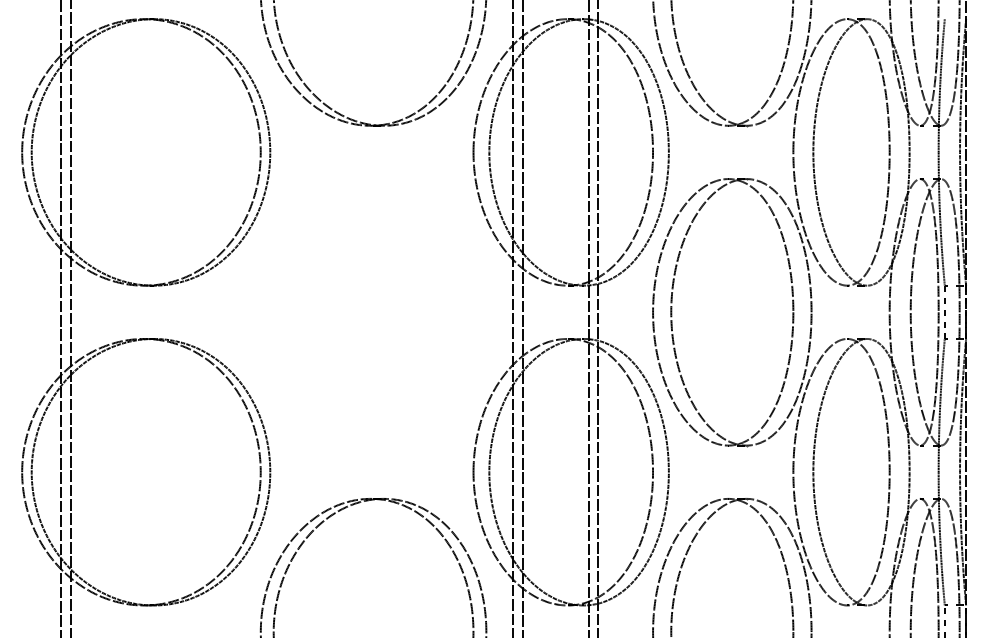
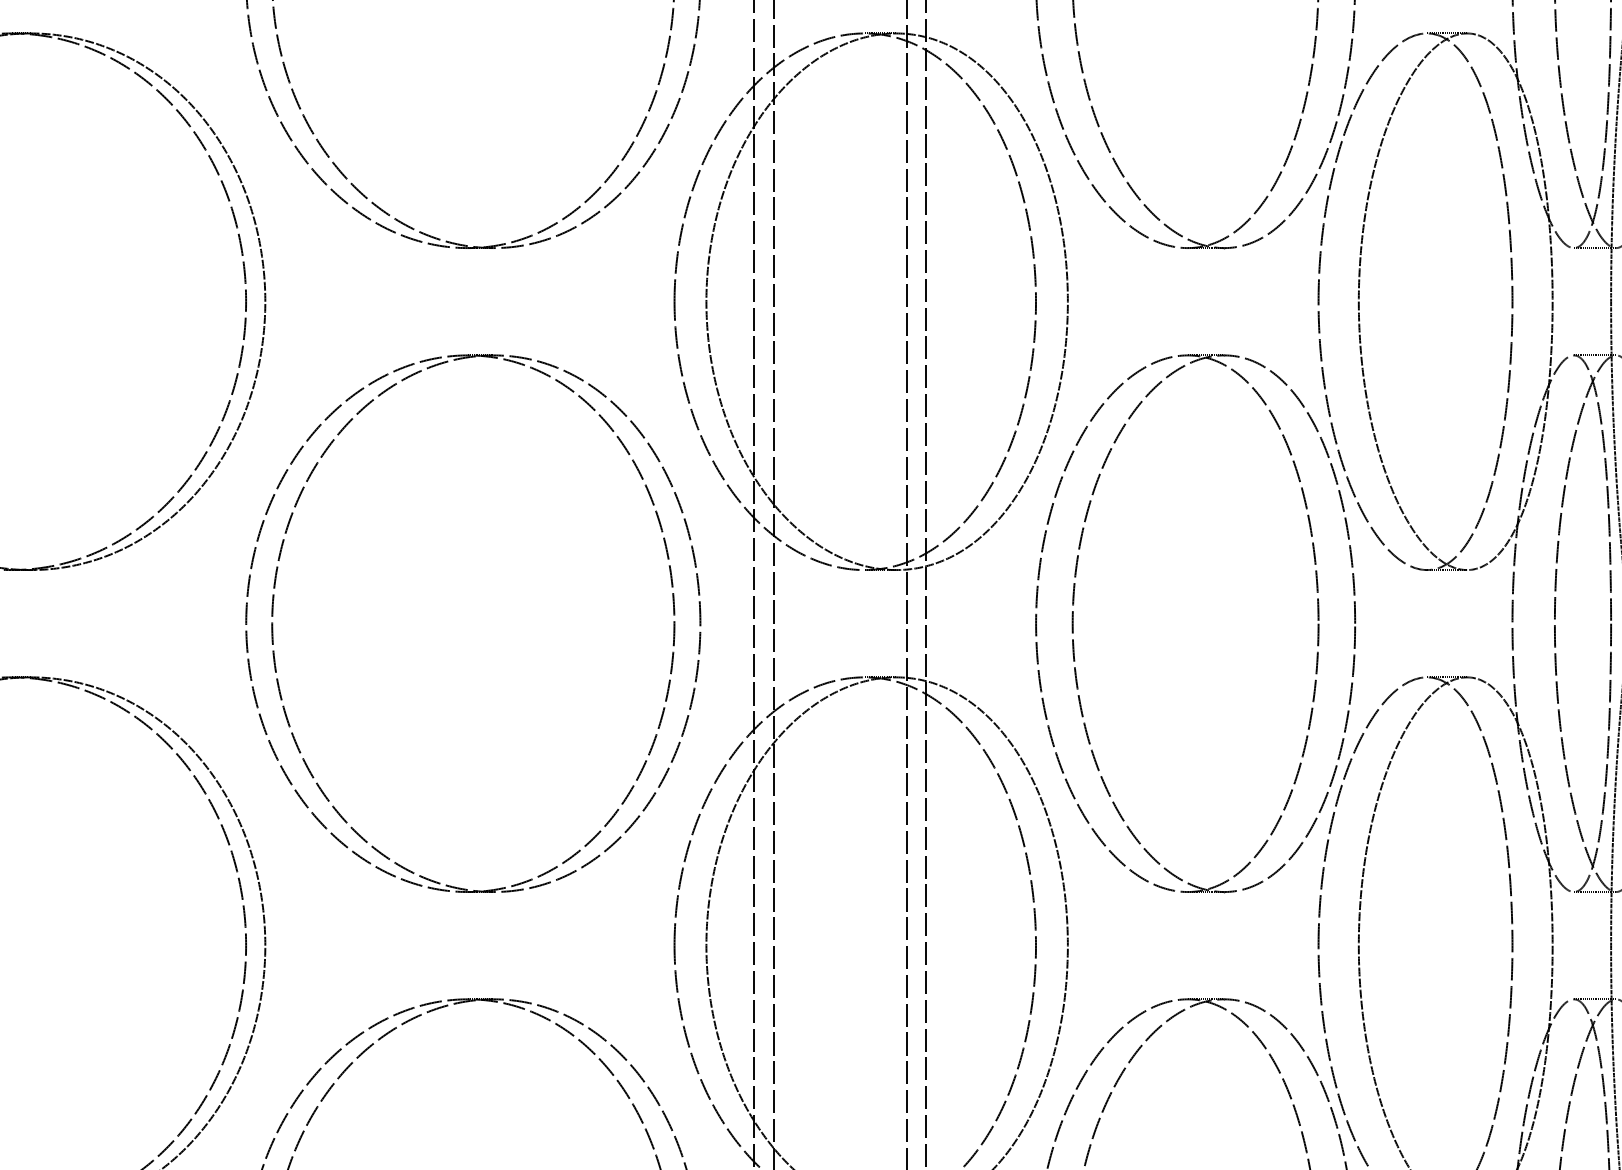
part: (275, 300) -> (275, 599), added

